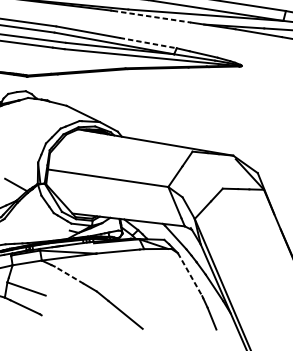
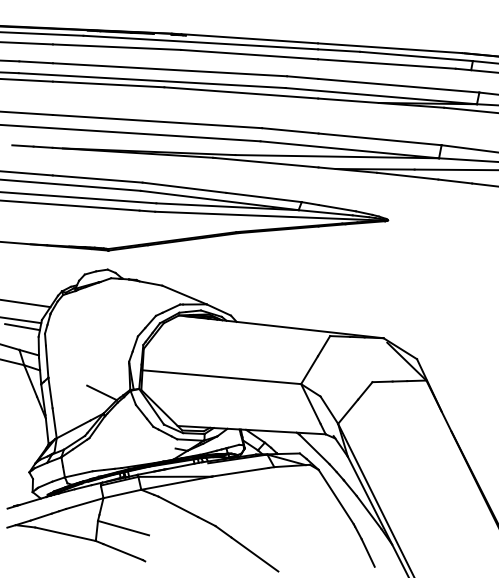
line: (151, 16) -> (266, 162), dashed -> solid
line: (148, 43) -> (264, 197), dashed -> solid
line: (68, 274) -> (177, 506), dashed -> solid
line: (190, 275) -> (336, 497), dashed -> solid

